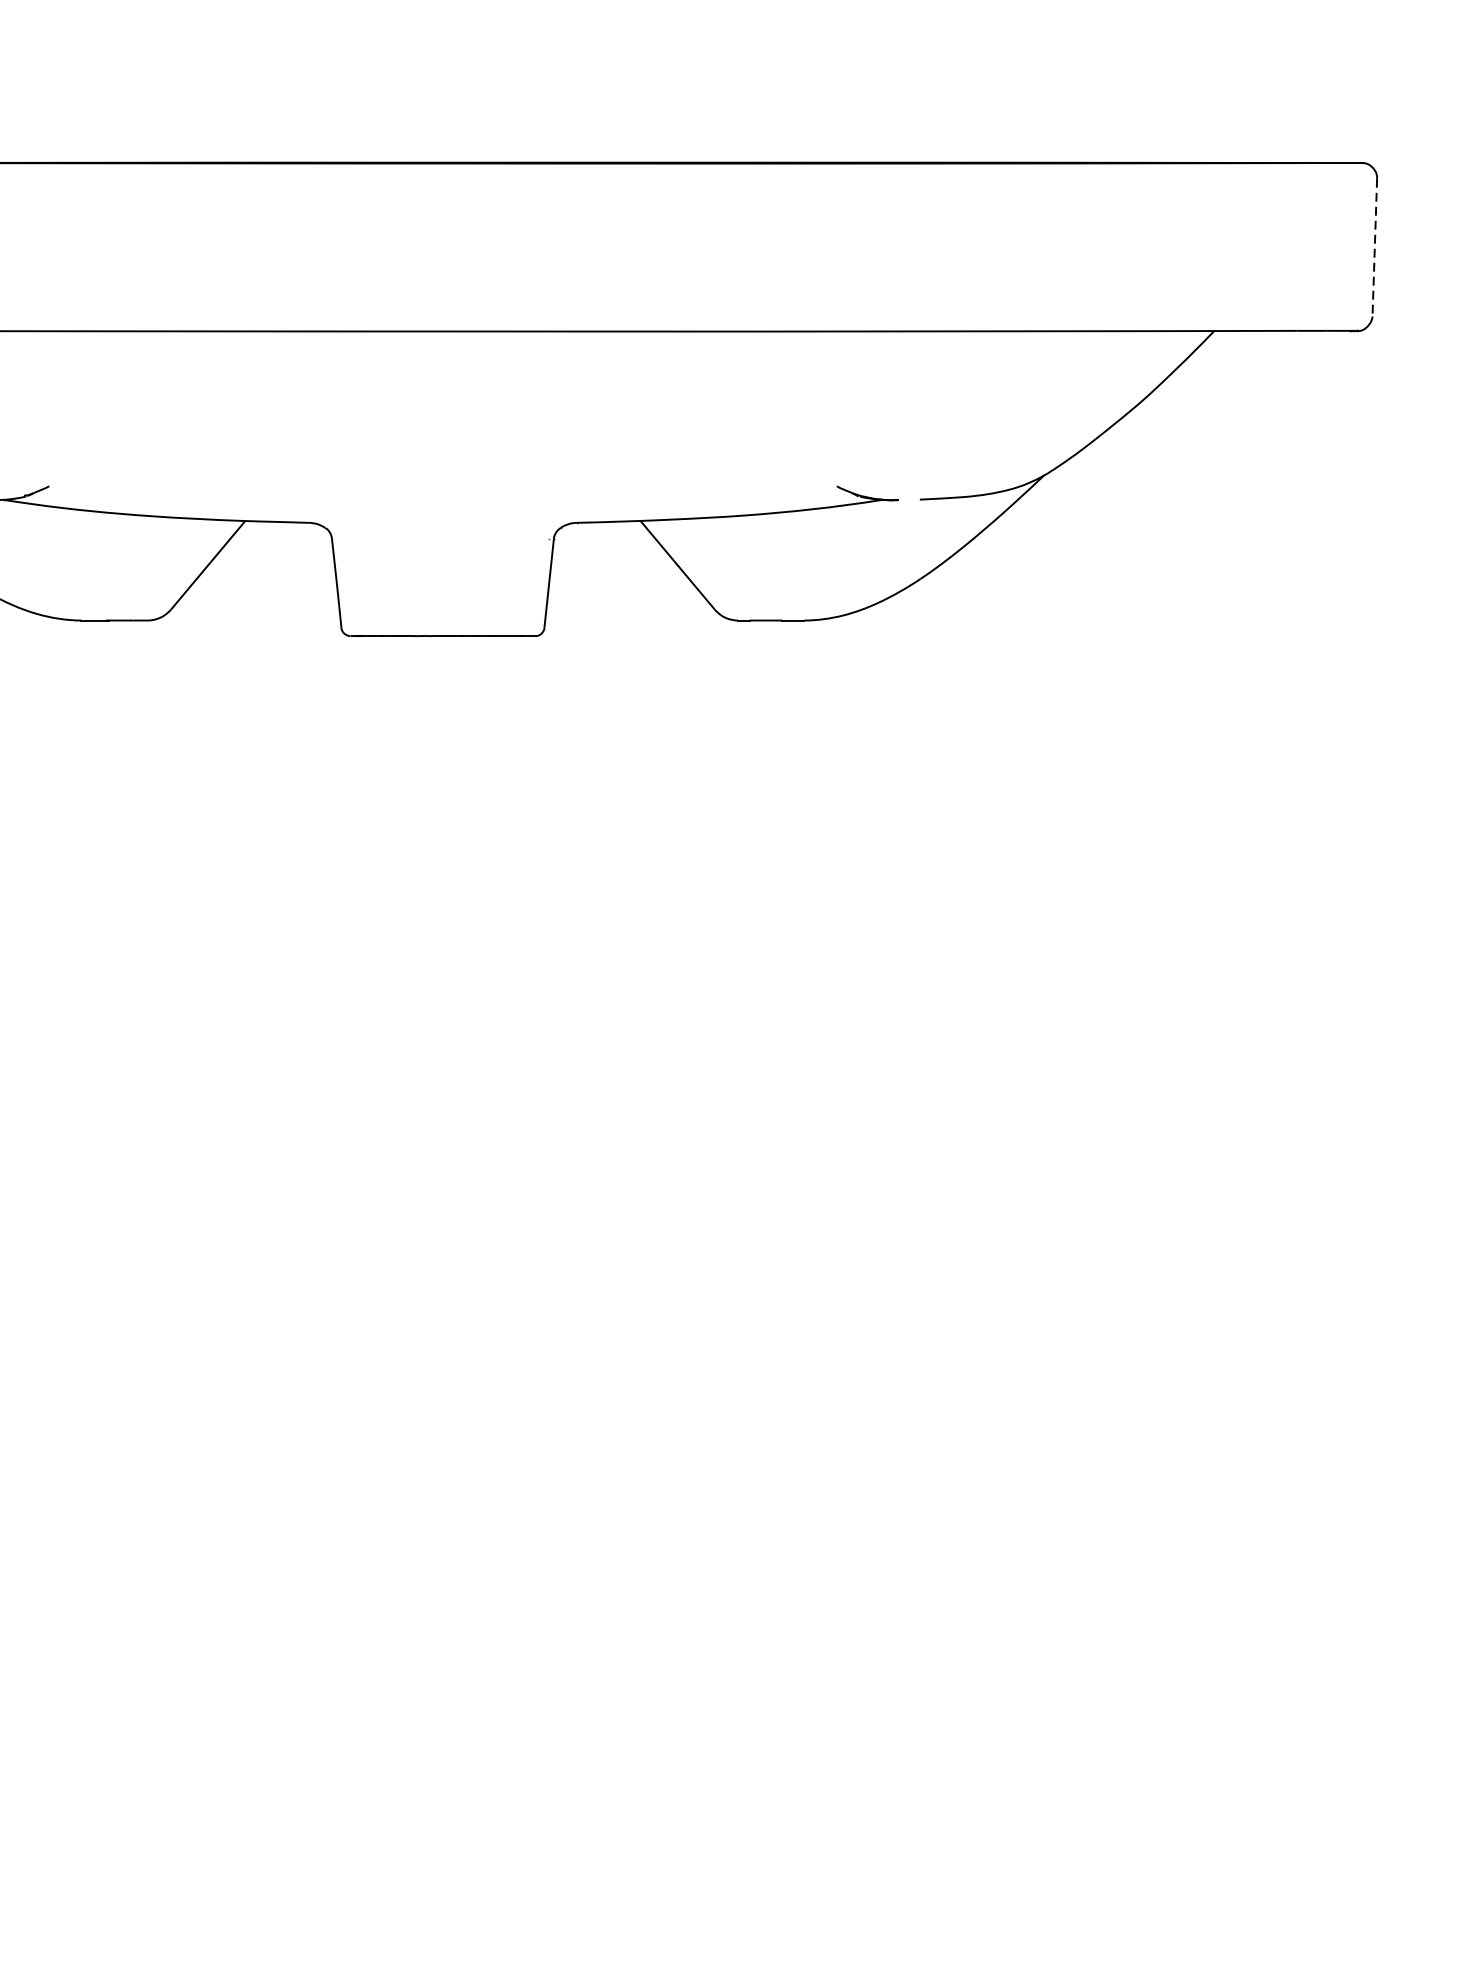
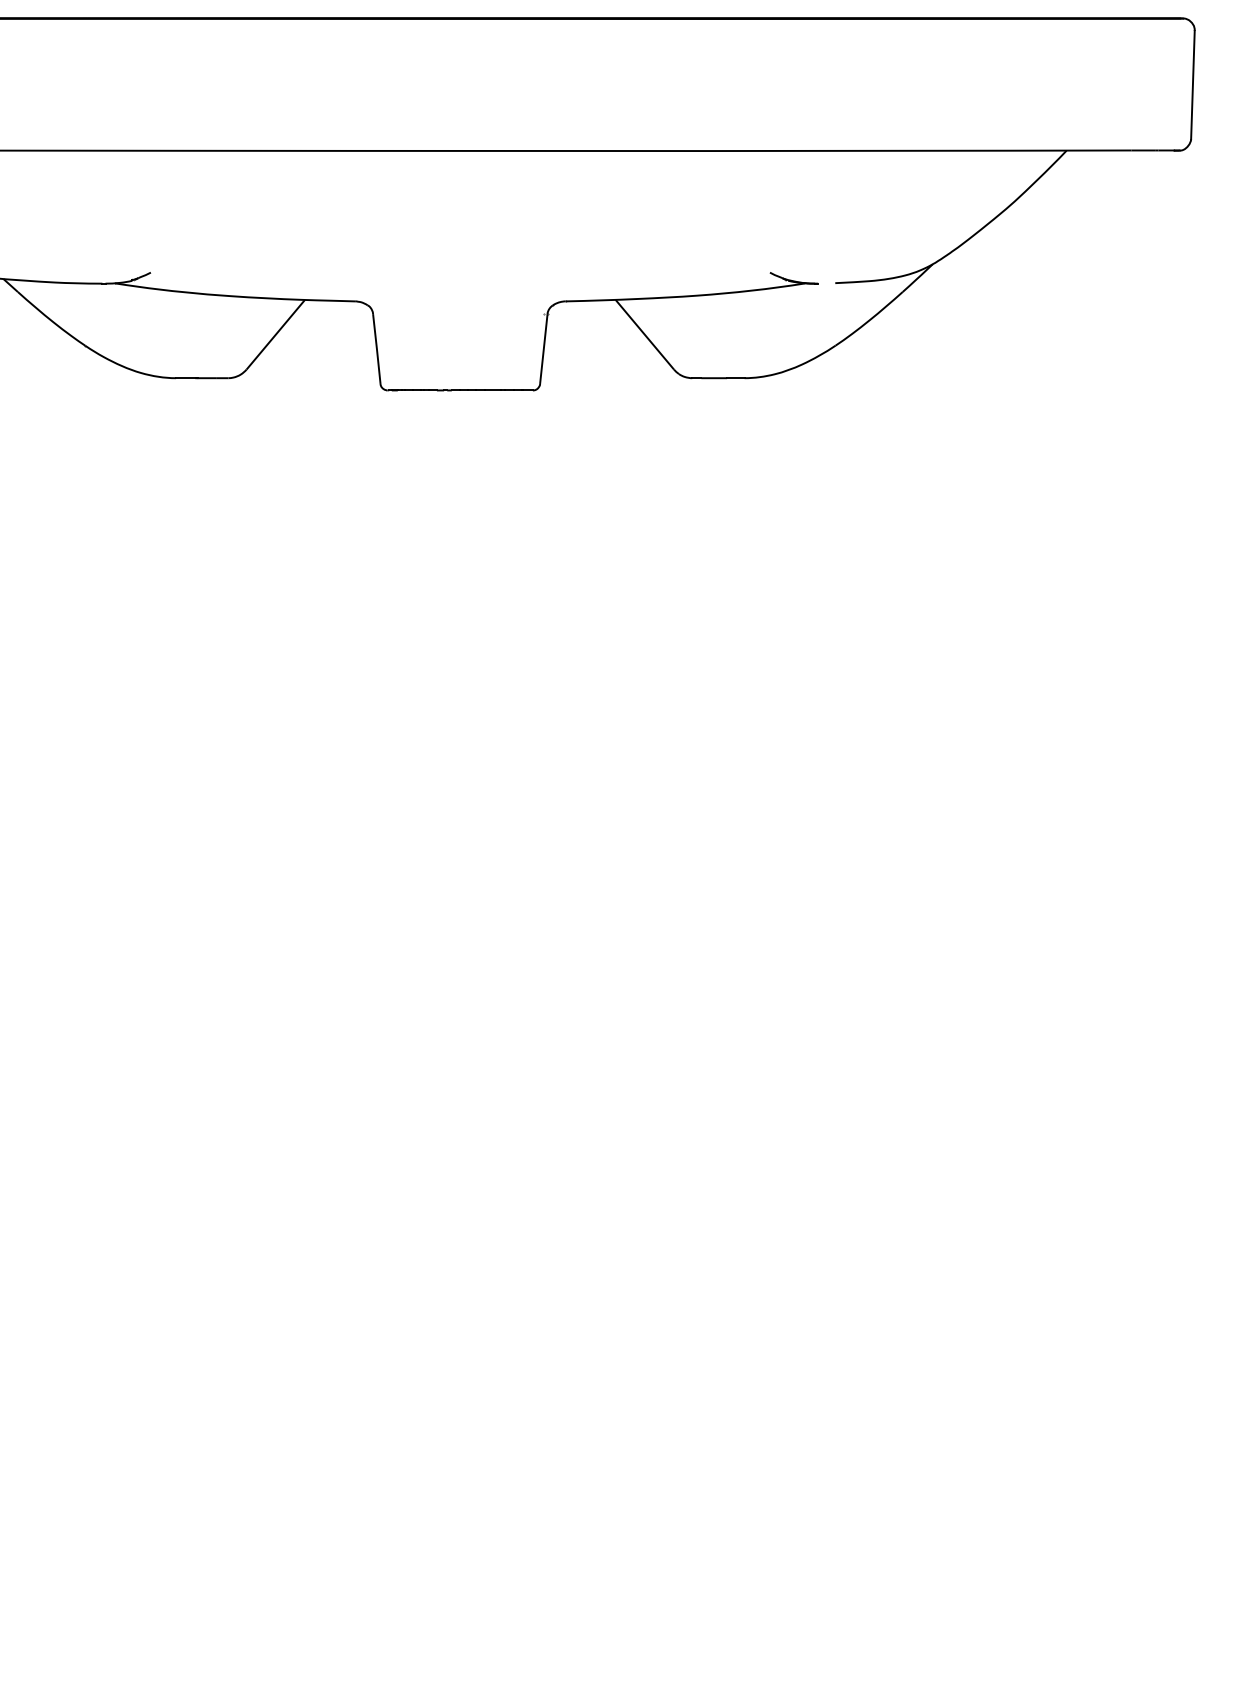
line: (1374, 248) -> (1192, 85), dashed -> solid

